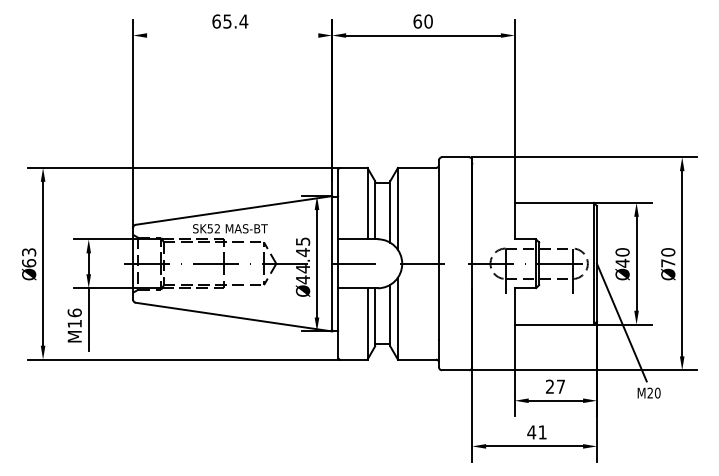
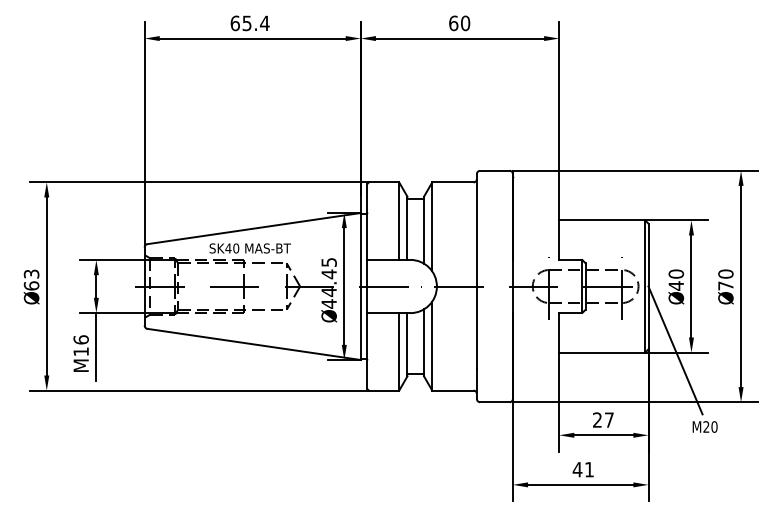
line: (232, 35) -> (252, 38), added
text: (213, 228) -> (231, 248), SK52 -> SK40

